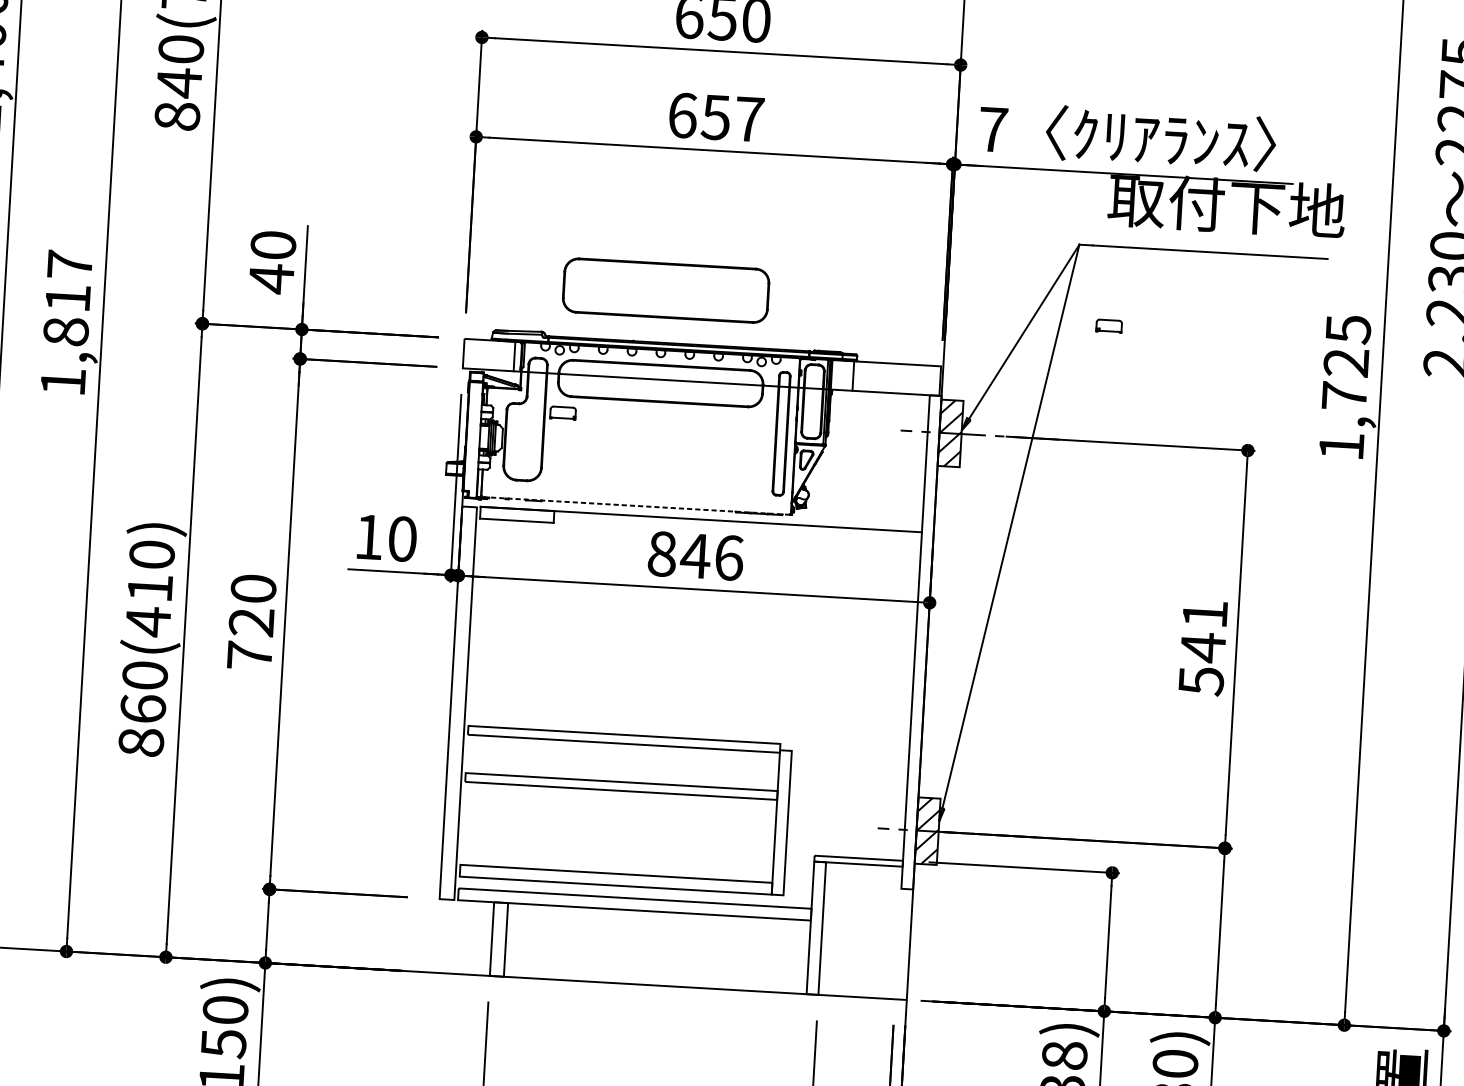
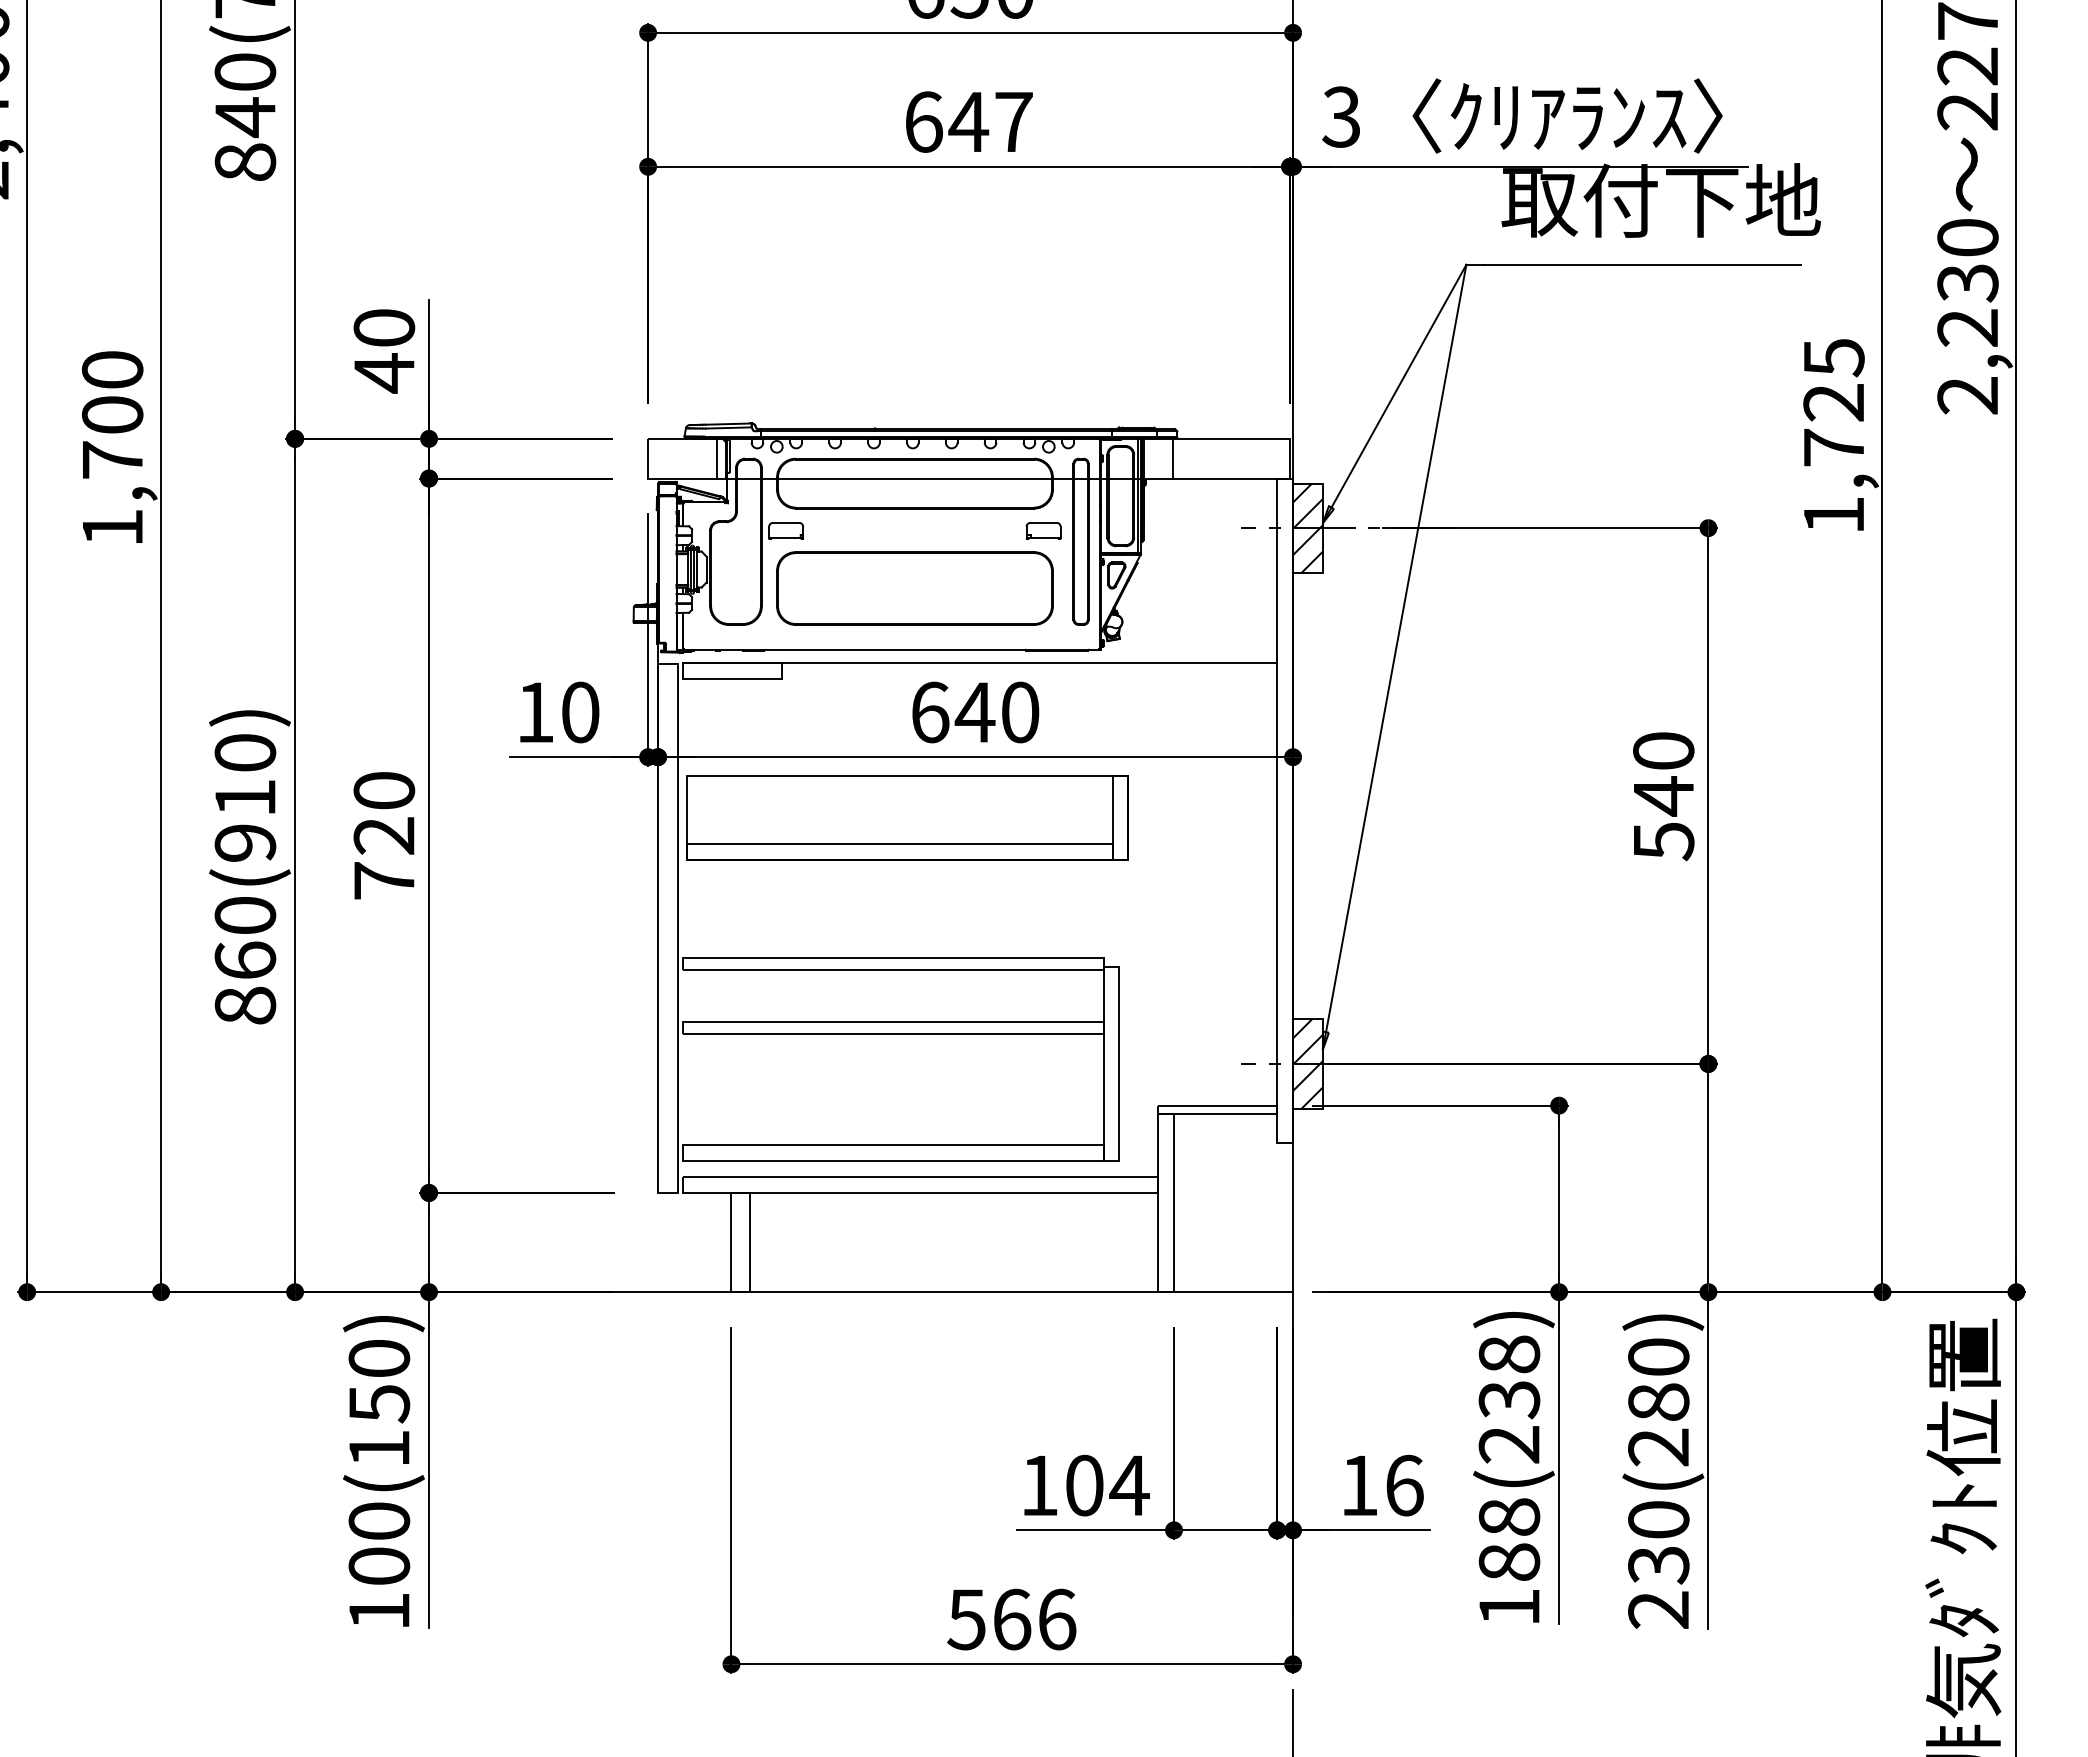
text: (715, 117) -> (968, 122), 657 -> 647
text: (993, 129) -> (1341, 116), 7 -> 3
part: (665, 290) -> (914, 588), moved
text: (67, 297) -> (112, 414), 1,817 -> 1,700
part: (1109, 325) -> (1043, 530), moved
line: (636, 505) -> (891, 649), dashed -> solid
text: (695, 556) -> (975, 712), 846 -> 640
text: (1204, 613) -> (1663, 750), 541 -> 540
text: (148, 622) -> (245, 843), 860(410) -> 860(910)
part: (640, 631) -> (907, 817), added

